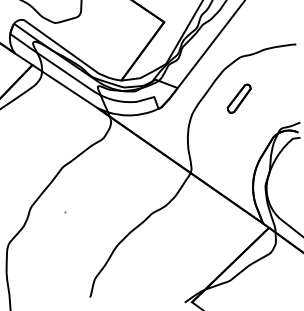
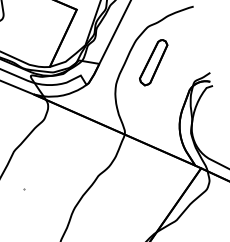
part: (239, 98) -> (154, 62), size x1.67

